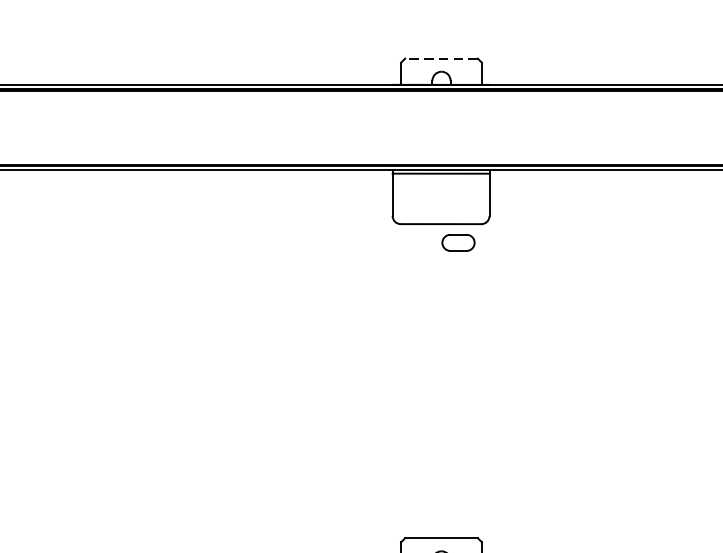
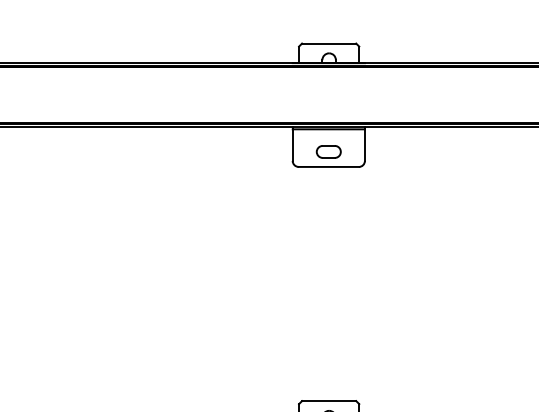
line: (440, 58) -> (328, 43), dashed -> solid
part: (458, 242) -> (328, 151), moved

